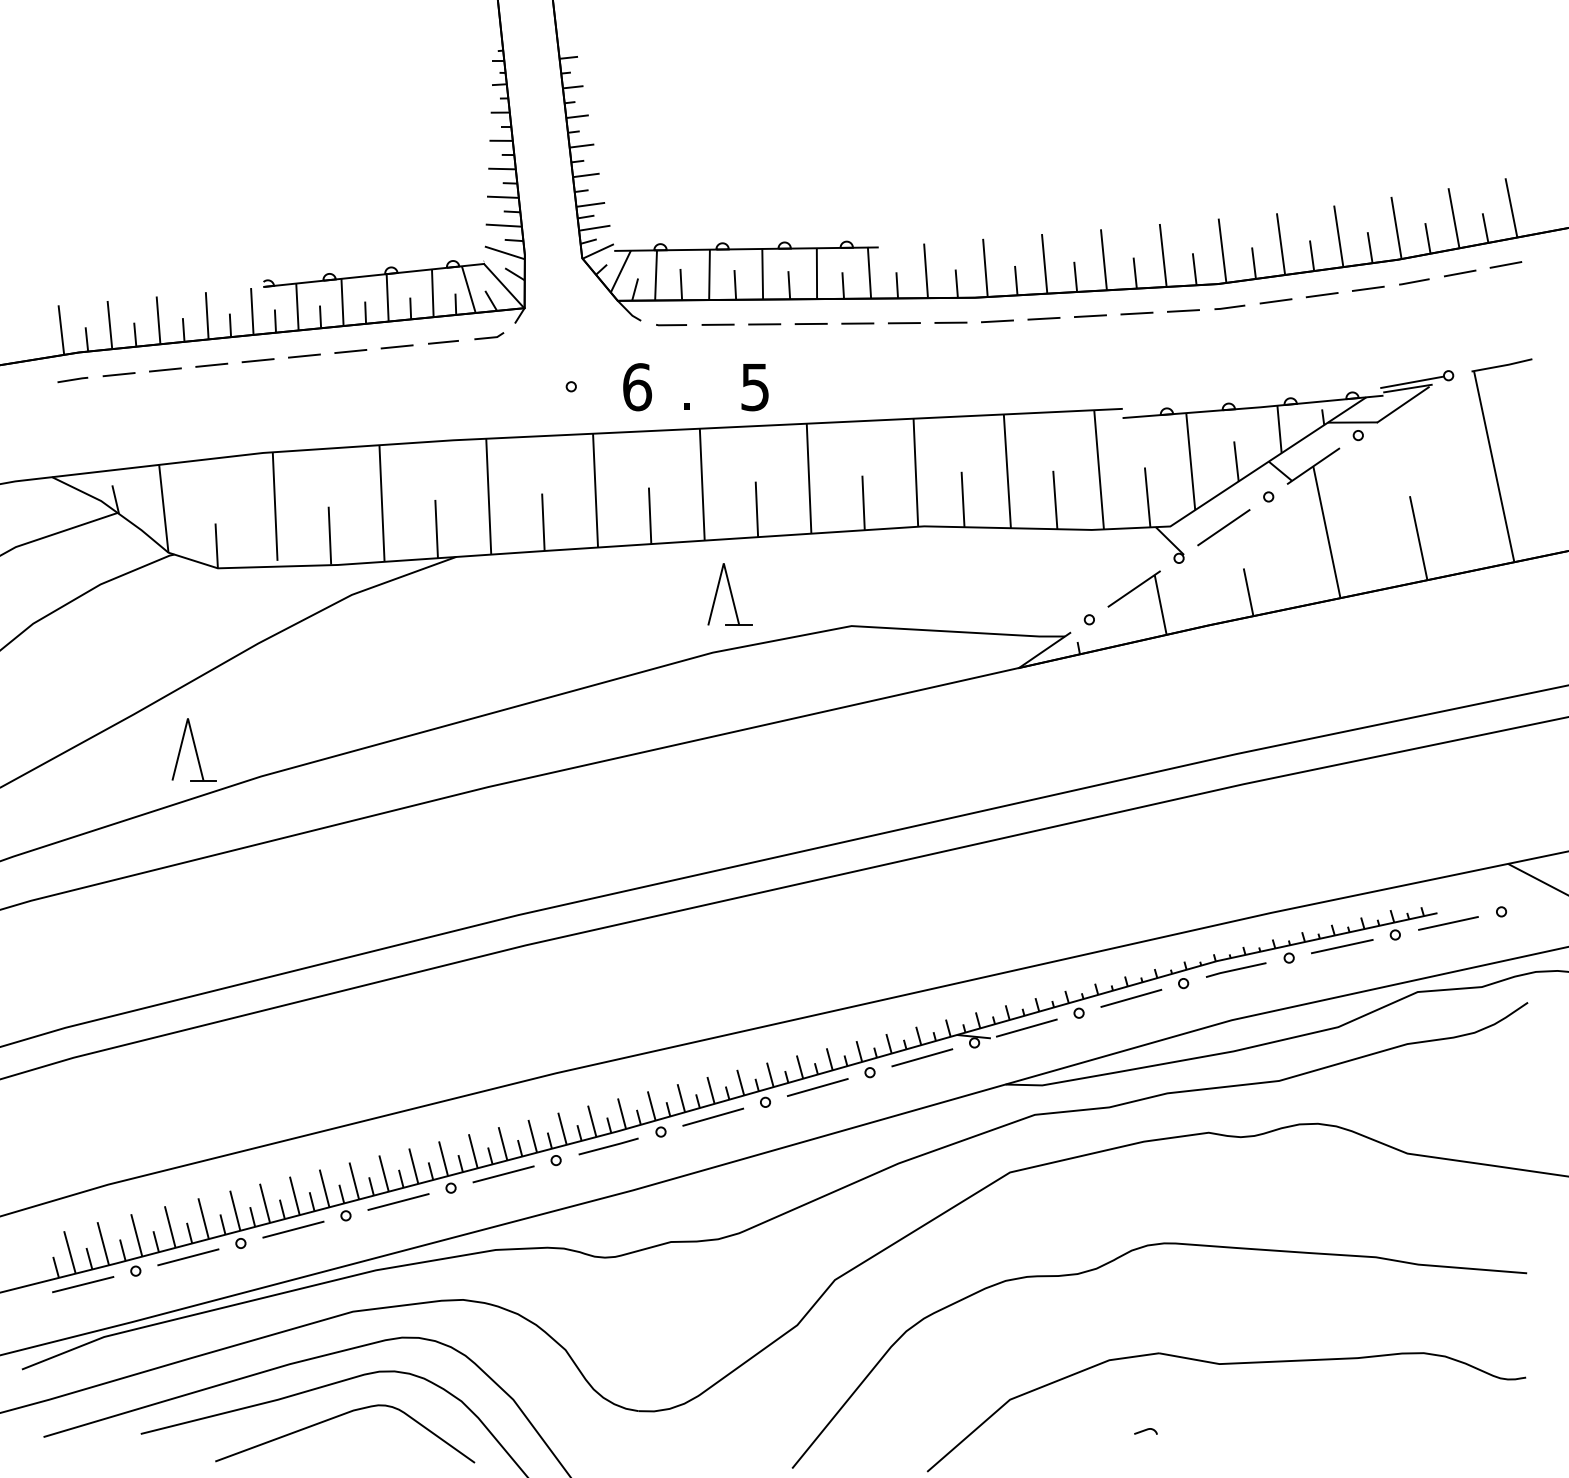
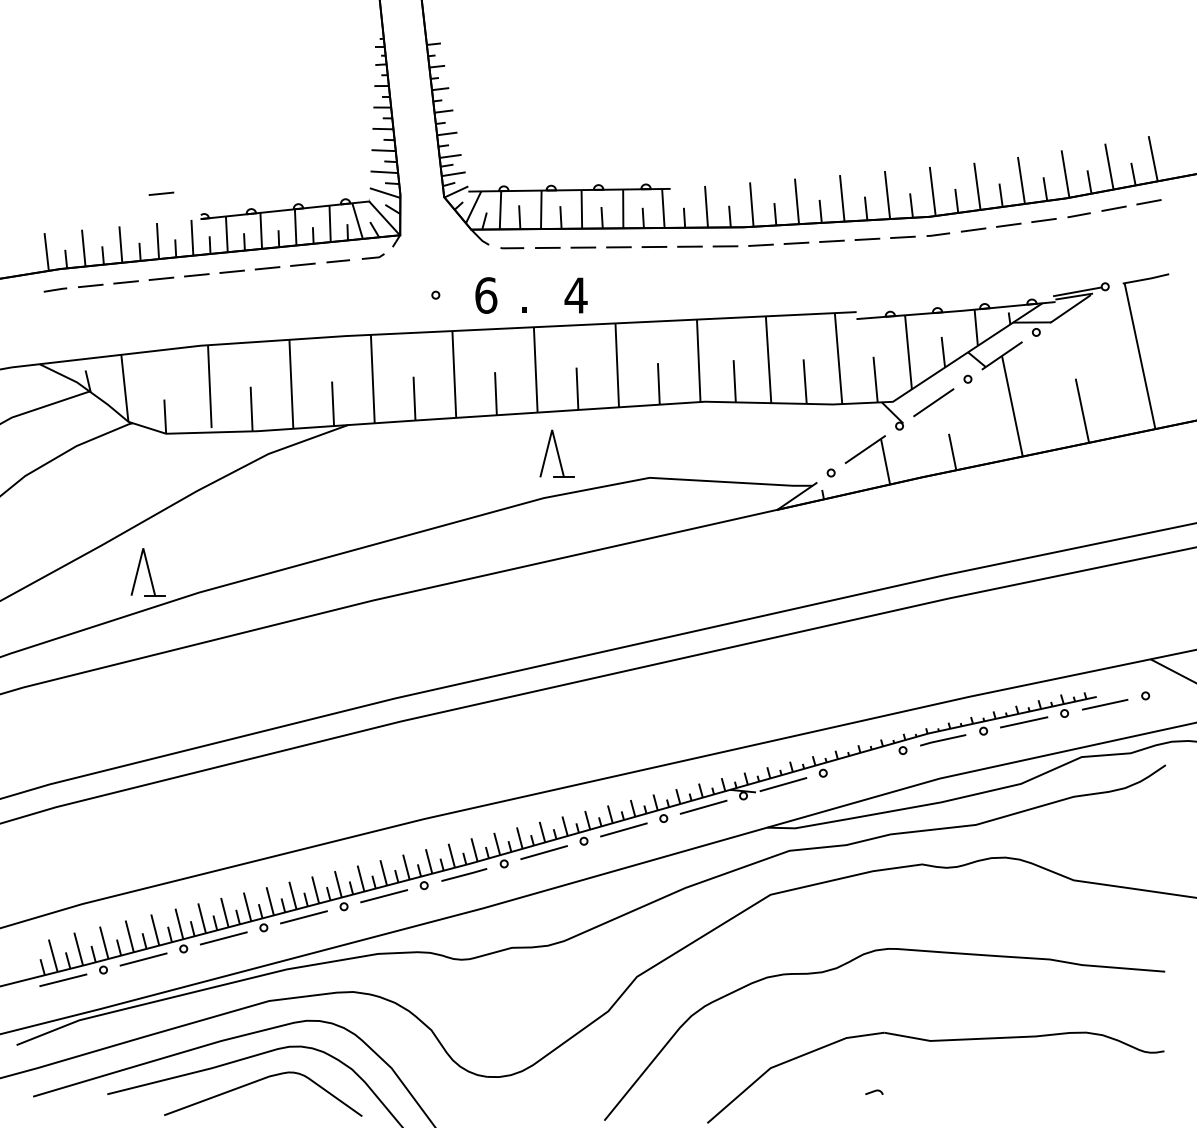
line: (211, 253) -> (161, 193), added
text: (754, 387) -> (575, 295), 5 -> 4
line: (1130, 997) -> (862, 761), removed

